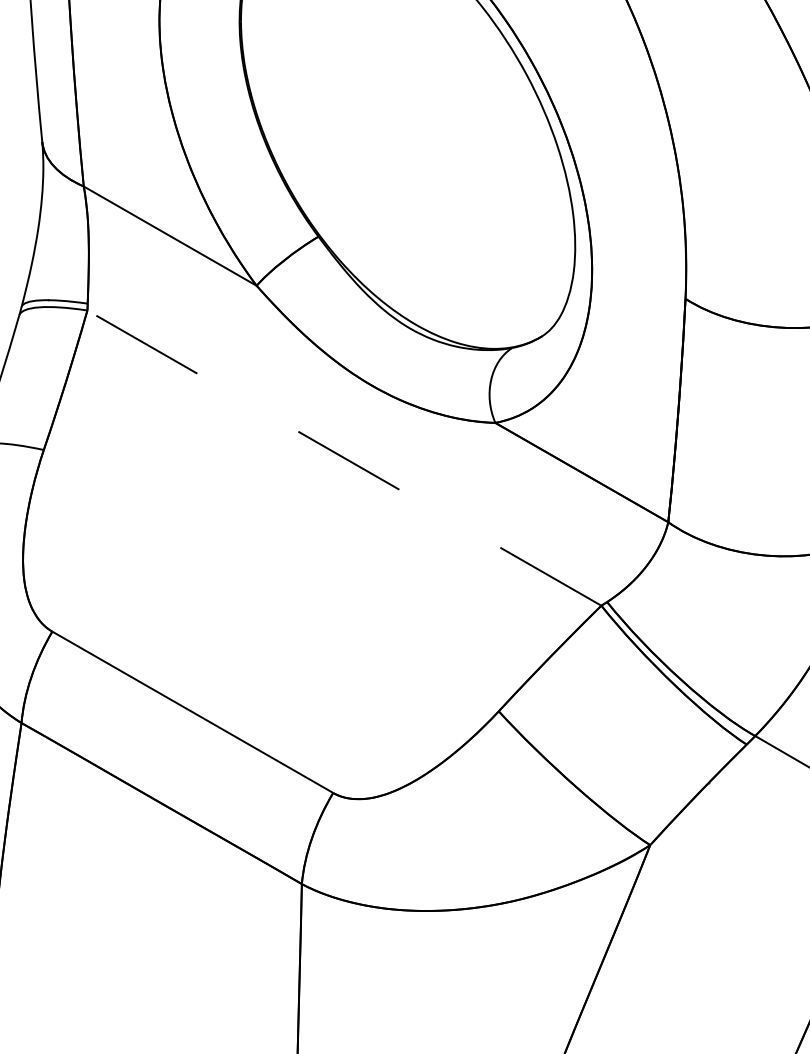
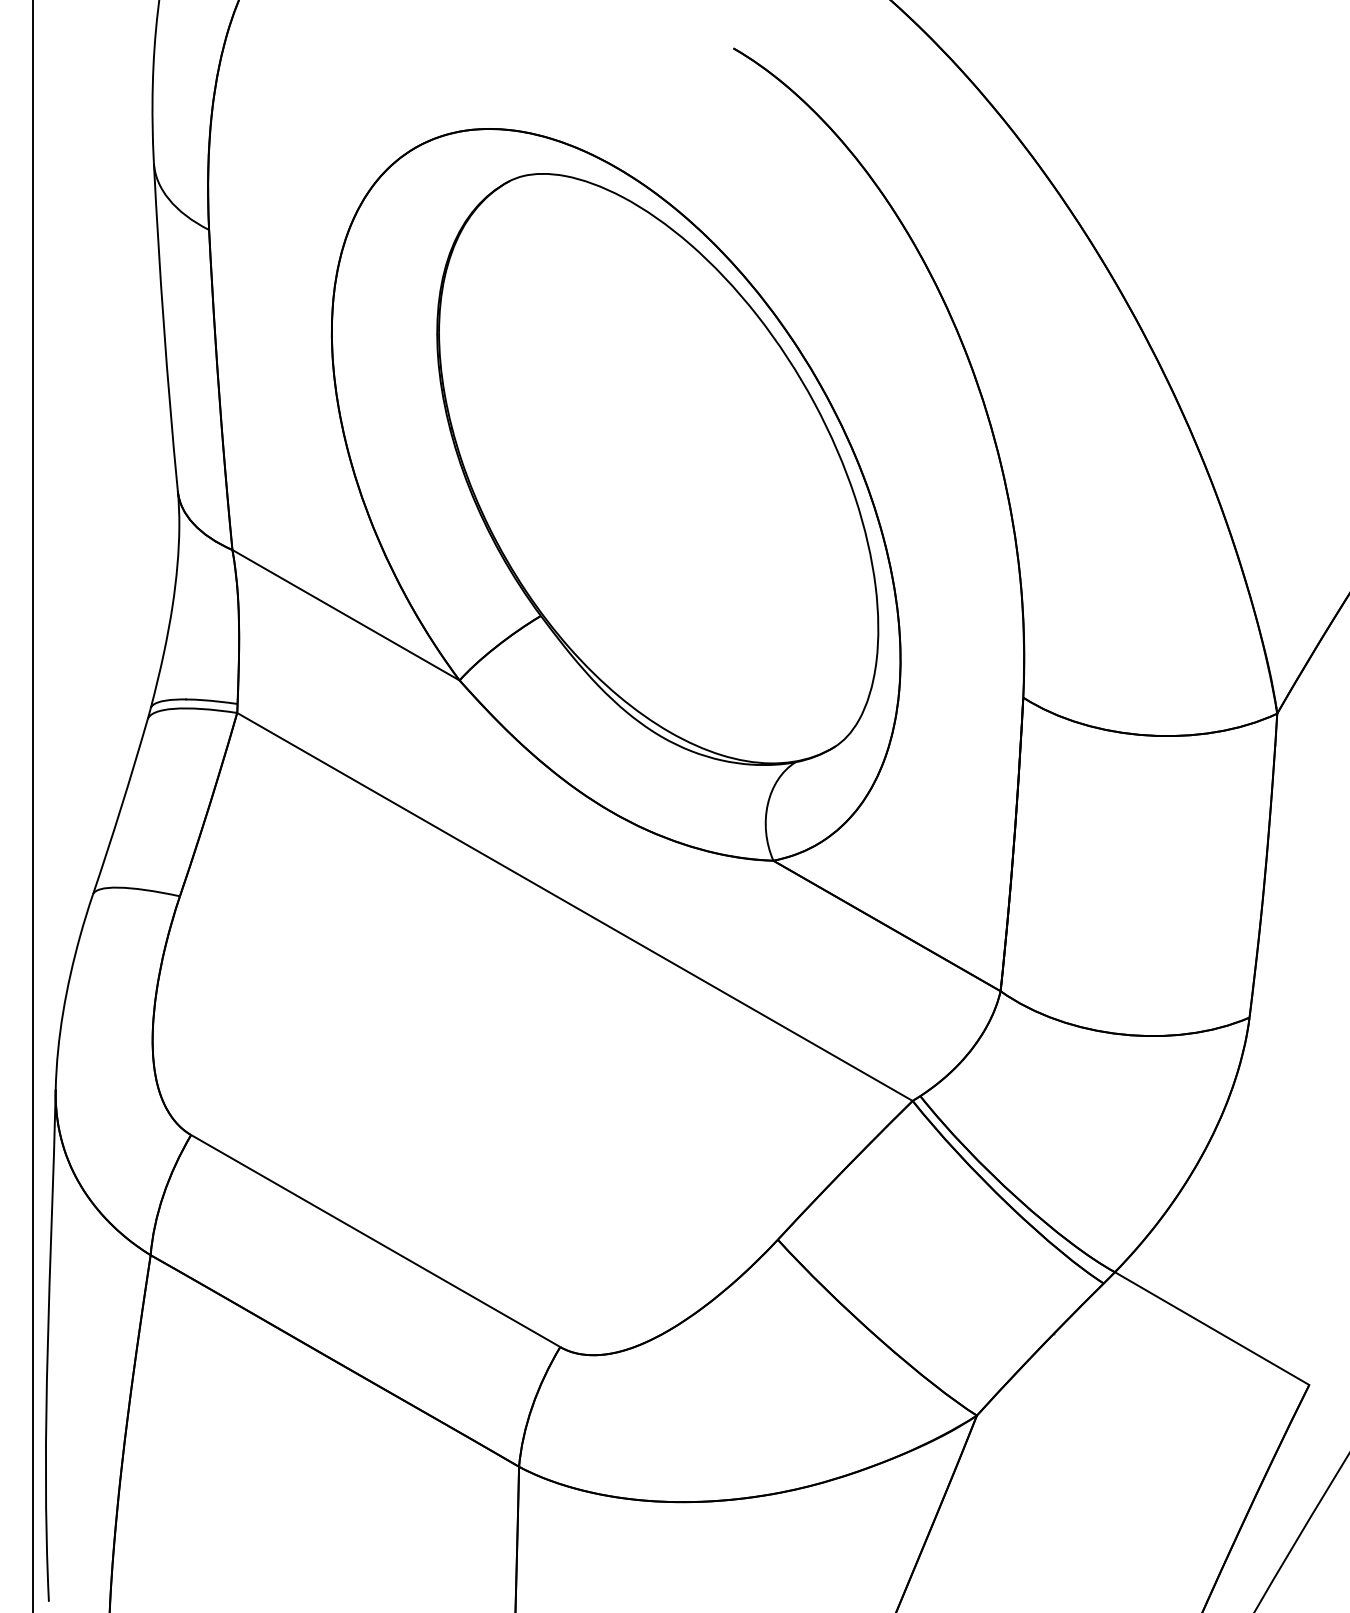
line: (344, 457) -> (574, 906), dashed -> solid

